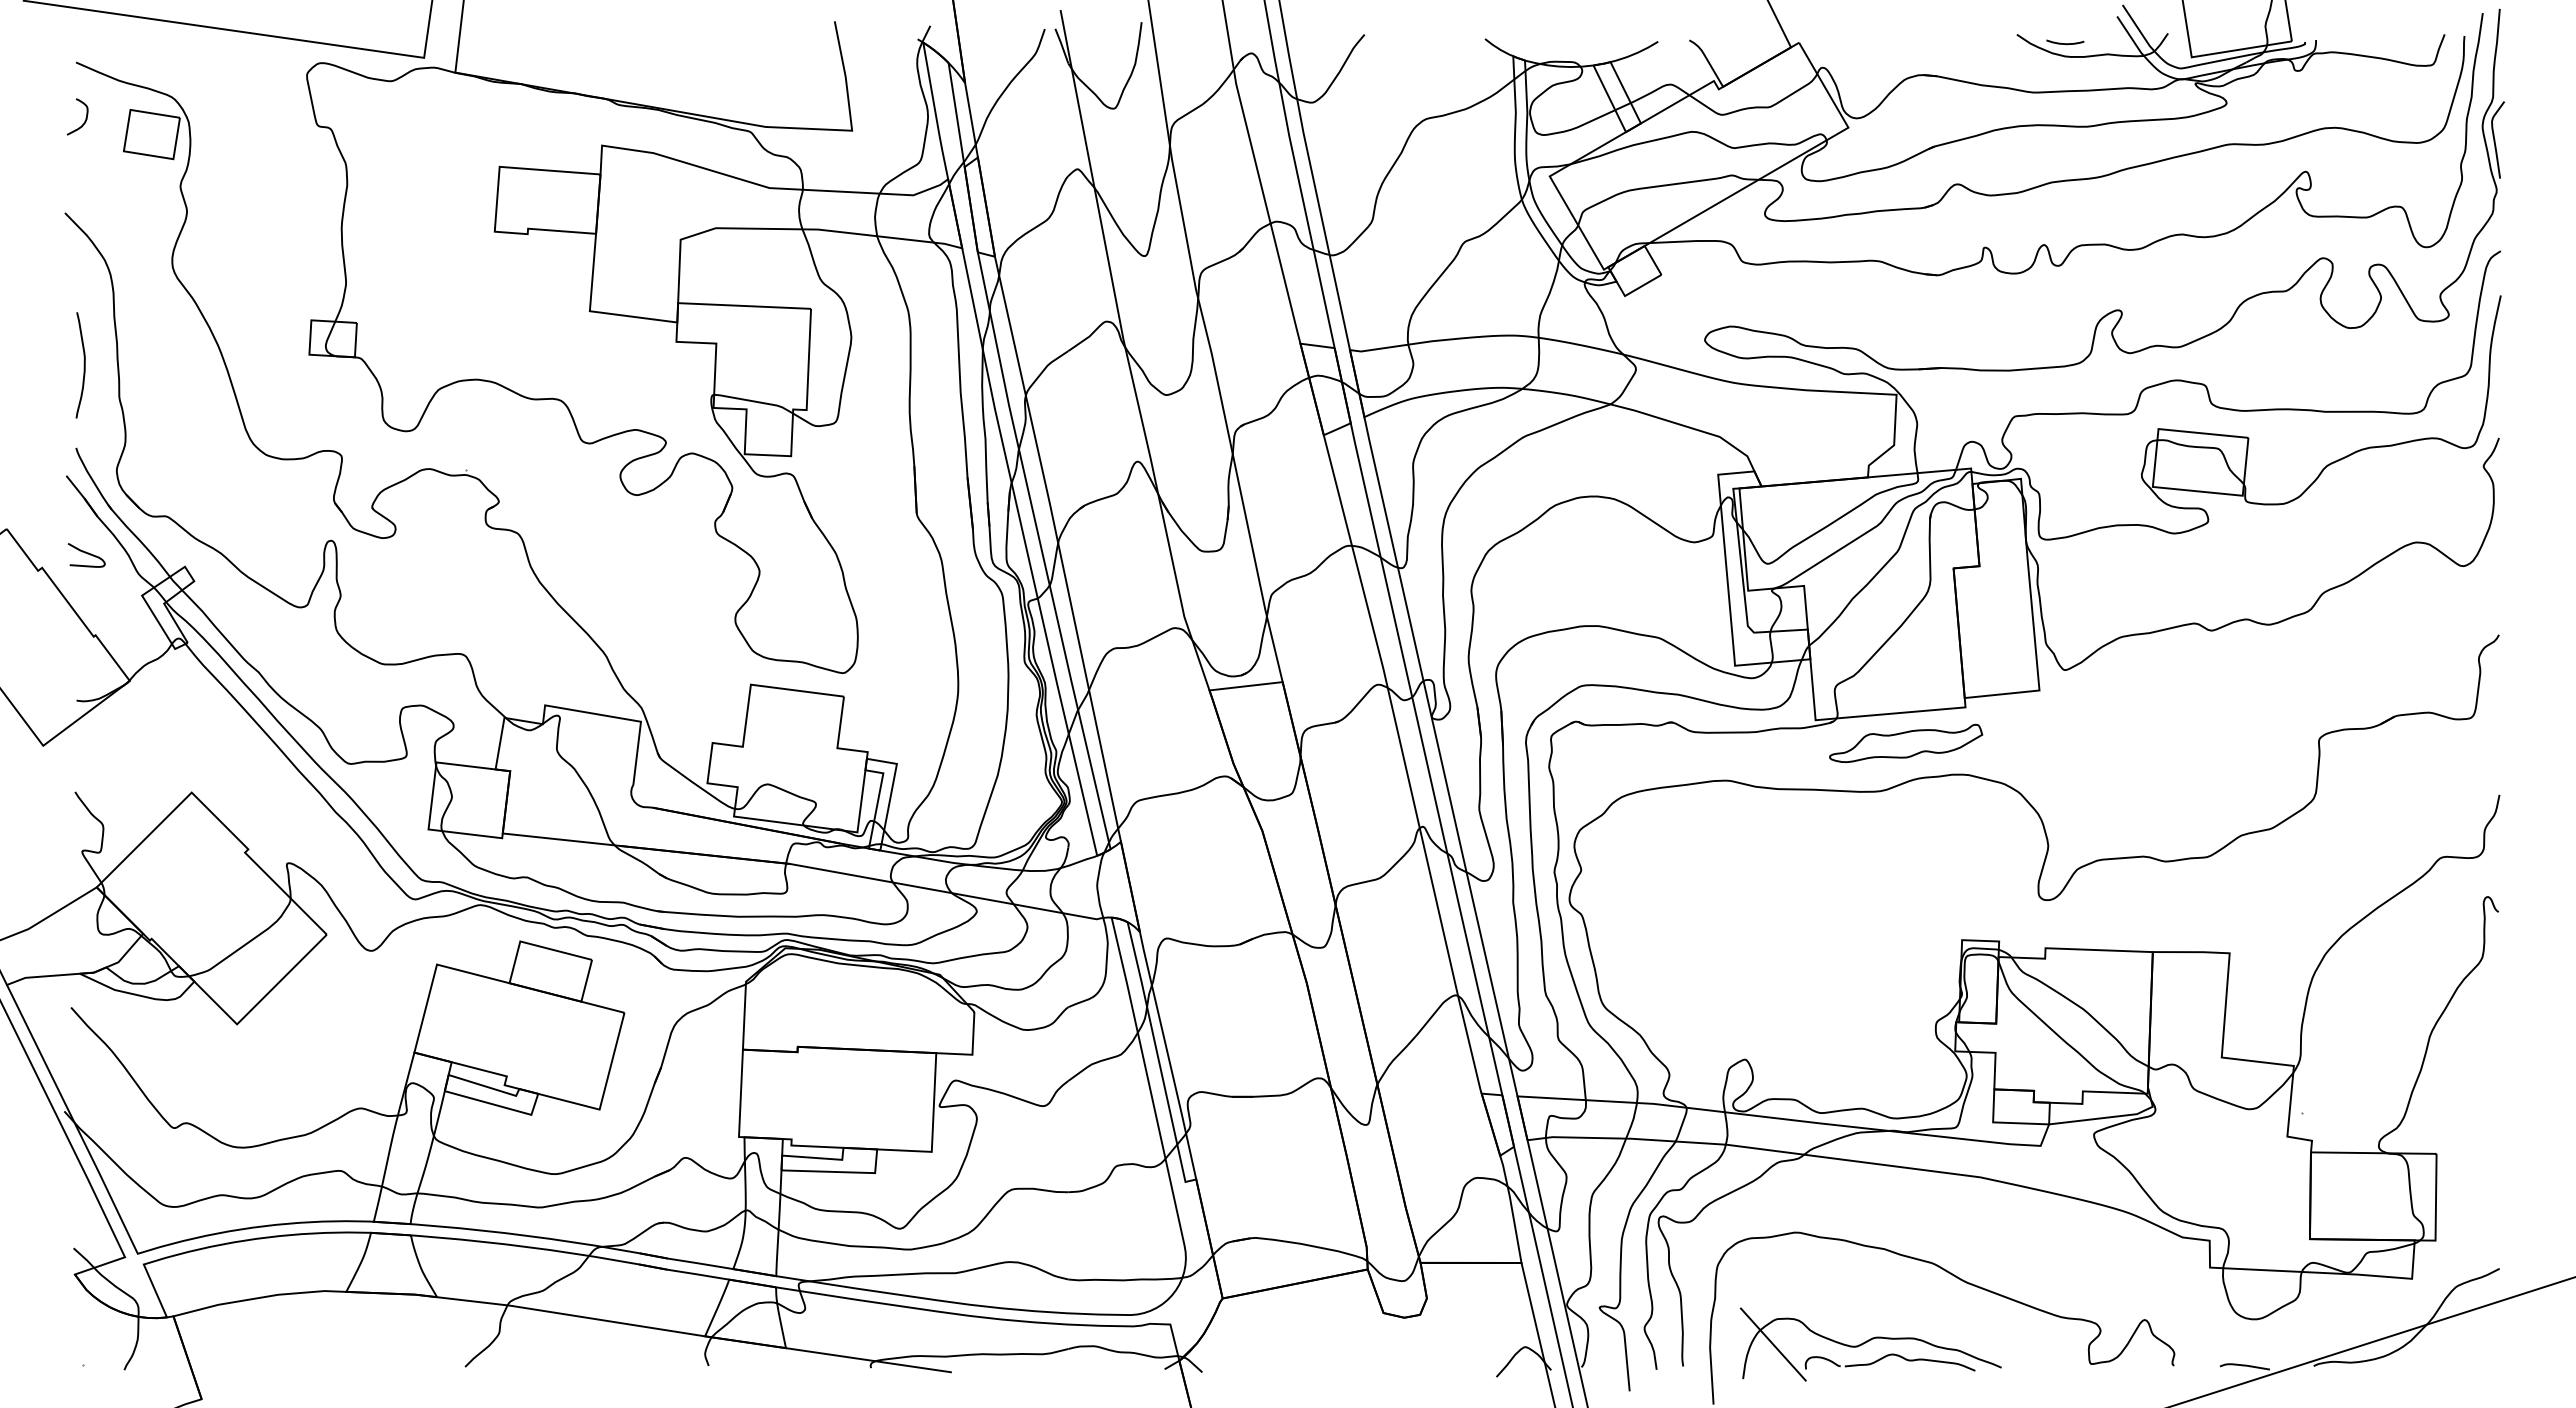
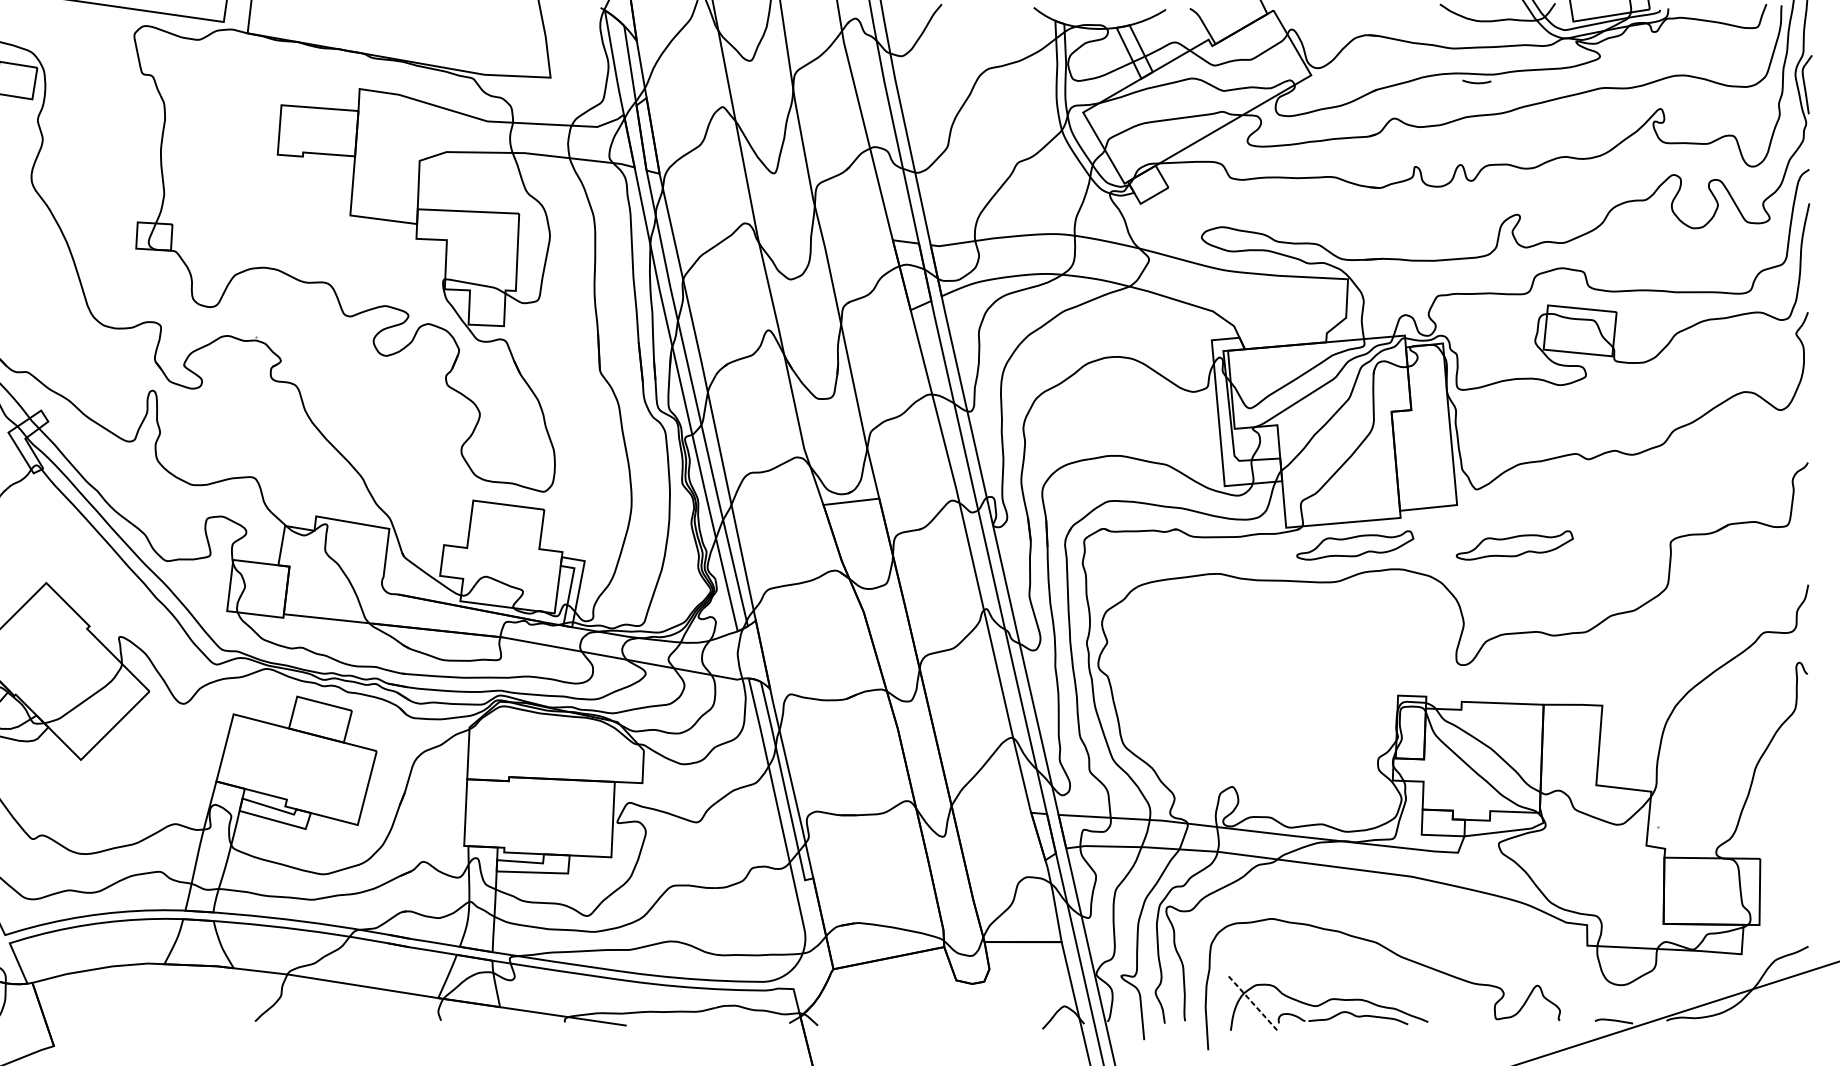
curve: (2065, 43) -> (1477, 82), moved
part: (2115, 742) -> (1515, 544), added
line: (1773, 1344) -> (1254, 1004), solid -> dashed

